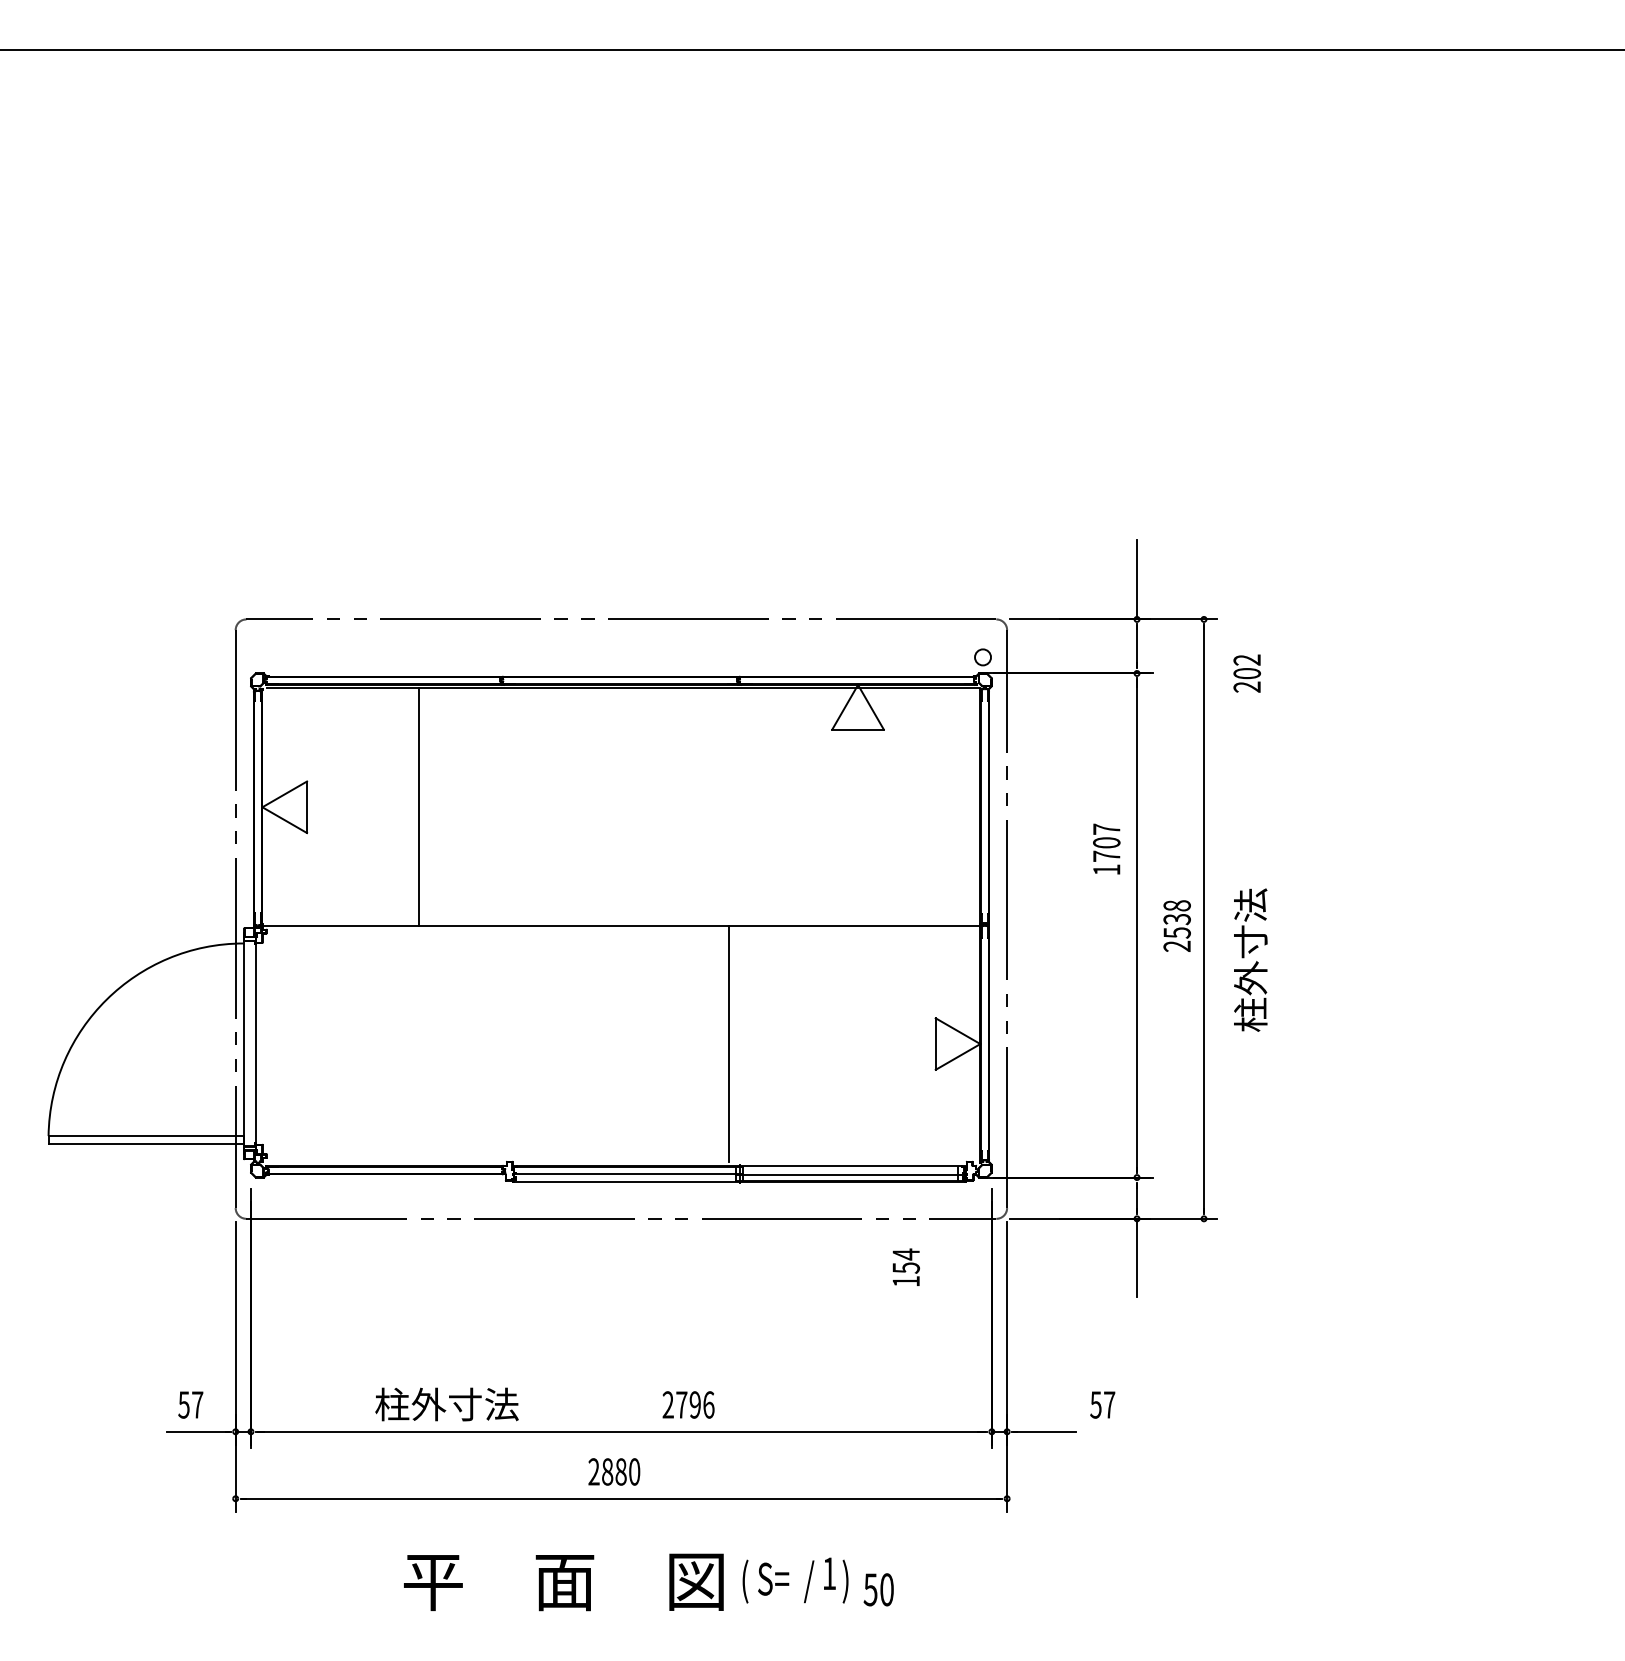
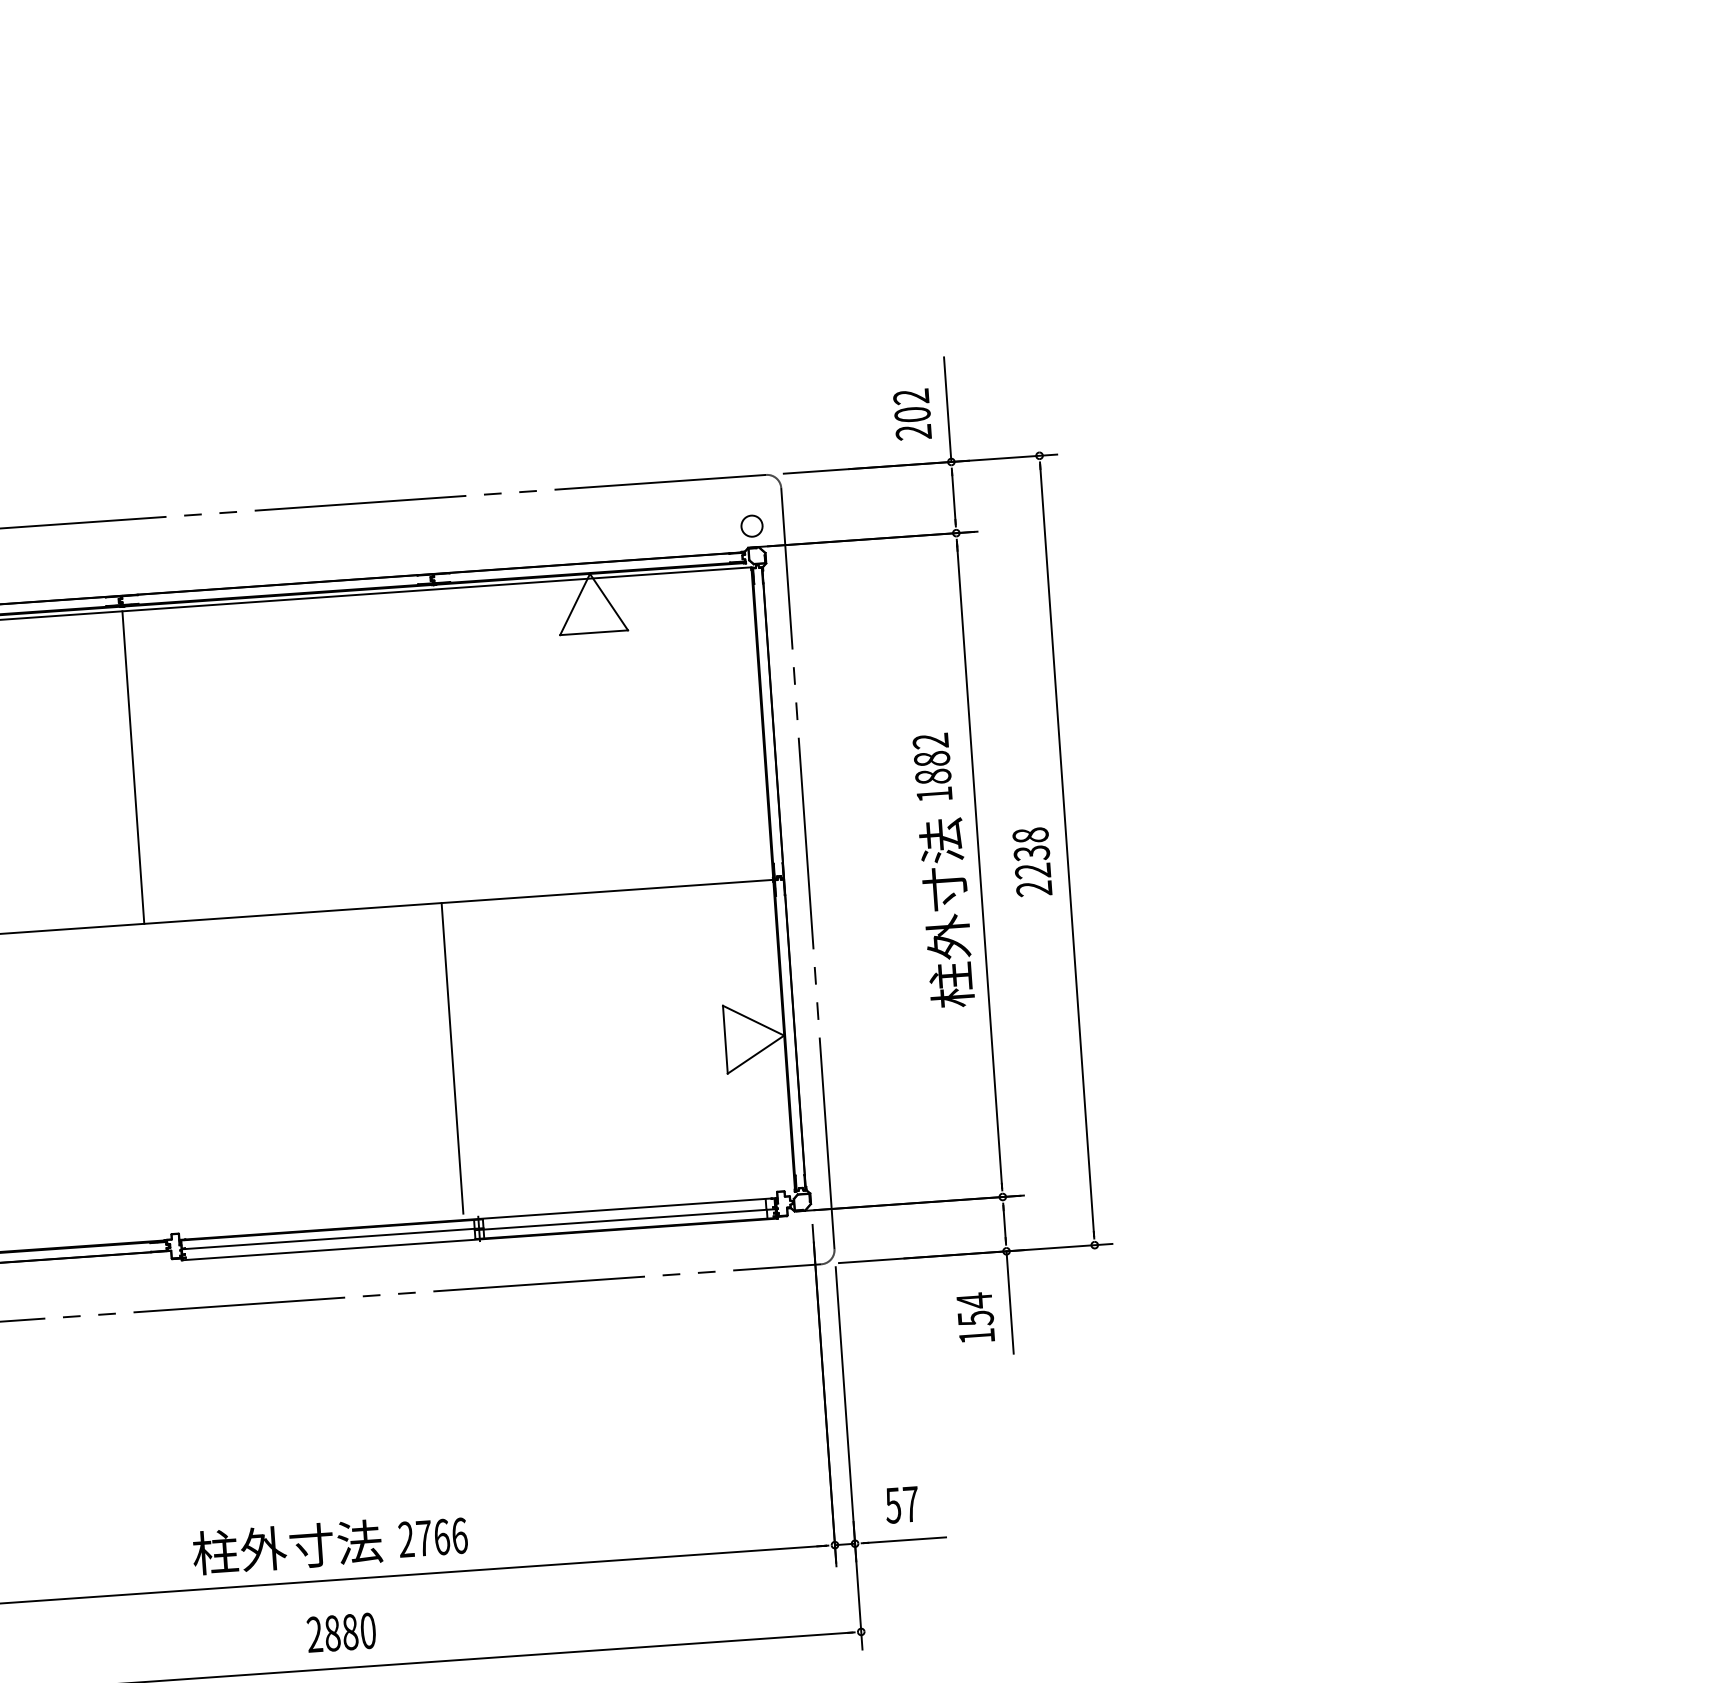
text: (1246, 673) -> (911, 414), moved
line: (418, 806) -> (132, 766), moved
text: (1106, 842) -> (931, 758), 1707 -> 1882
text: (1176, 932) -> (1032, 870), 2538 -> 2238
text: (1250, 959) -> (946, 912), moved
text: (905, 1266) -> (974, 1316), moved
text: (446, 1404) -> (286, 1547), moved
text: (695, 1404) -> (442, 1536), 2796 -> 2766
text: (1102, 1404) -> (901, 1504), moved

